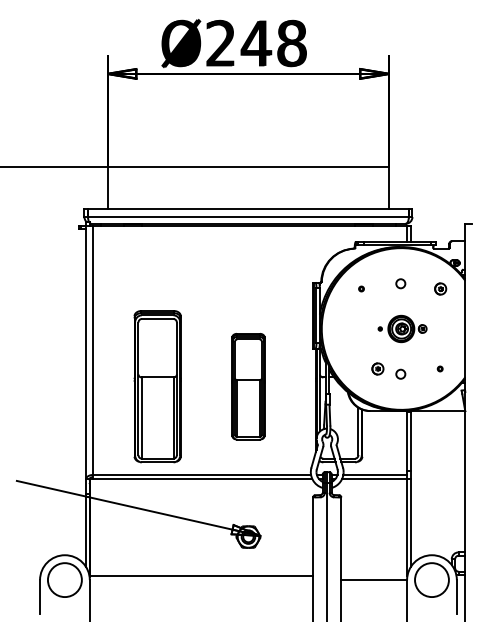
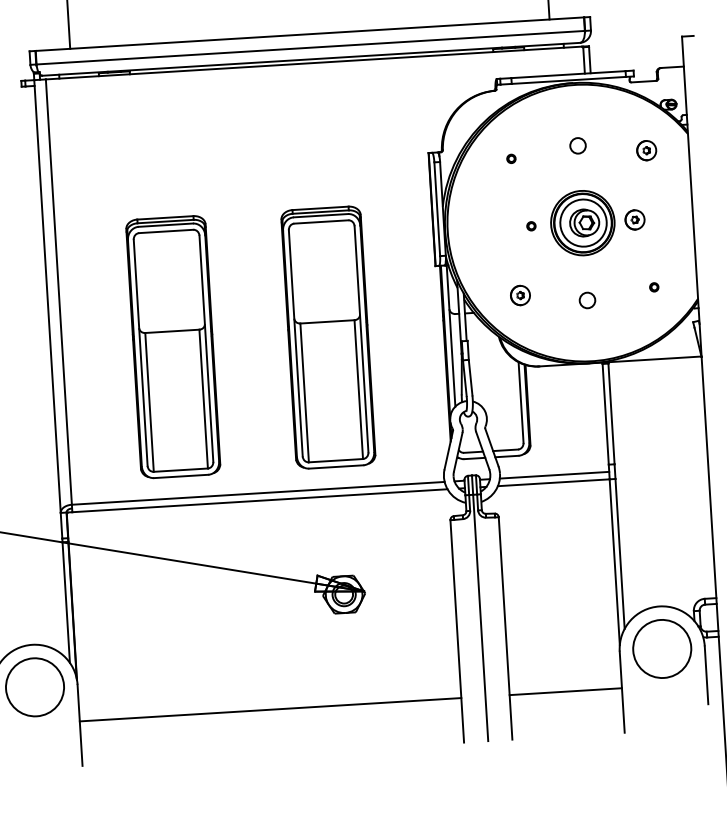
part: (402, 328) -> (585, 222), size x1.43
part: (377, 368) -> (519, 294), moved
part: (248, 386) -> (328, 337), size x1.43
line: (201, 575) -> (270, 709), moved
line: (374, 579) -> (566, 691), moved

